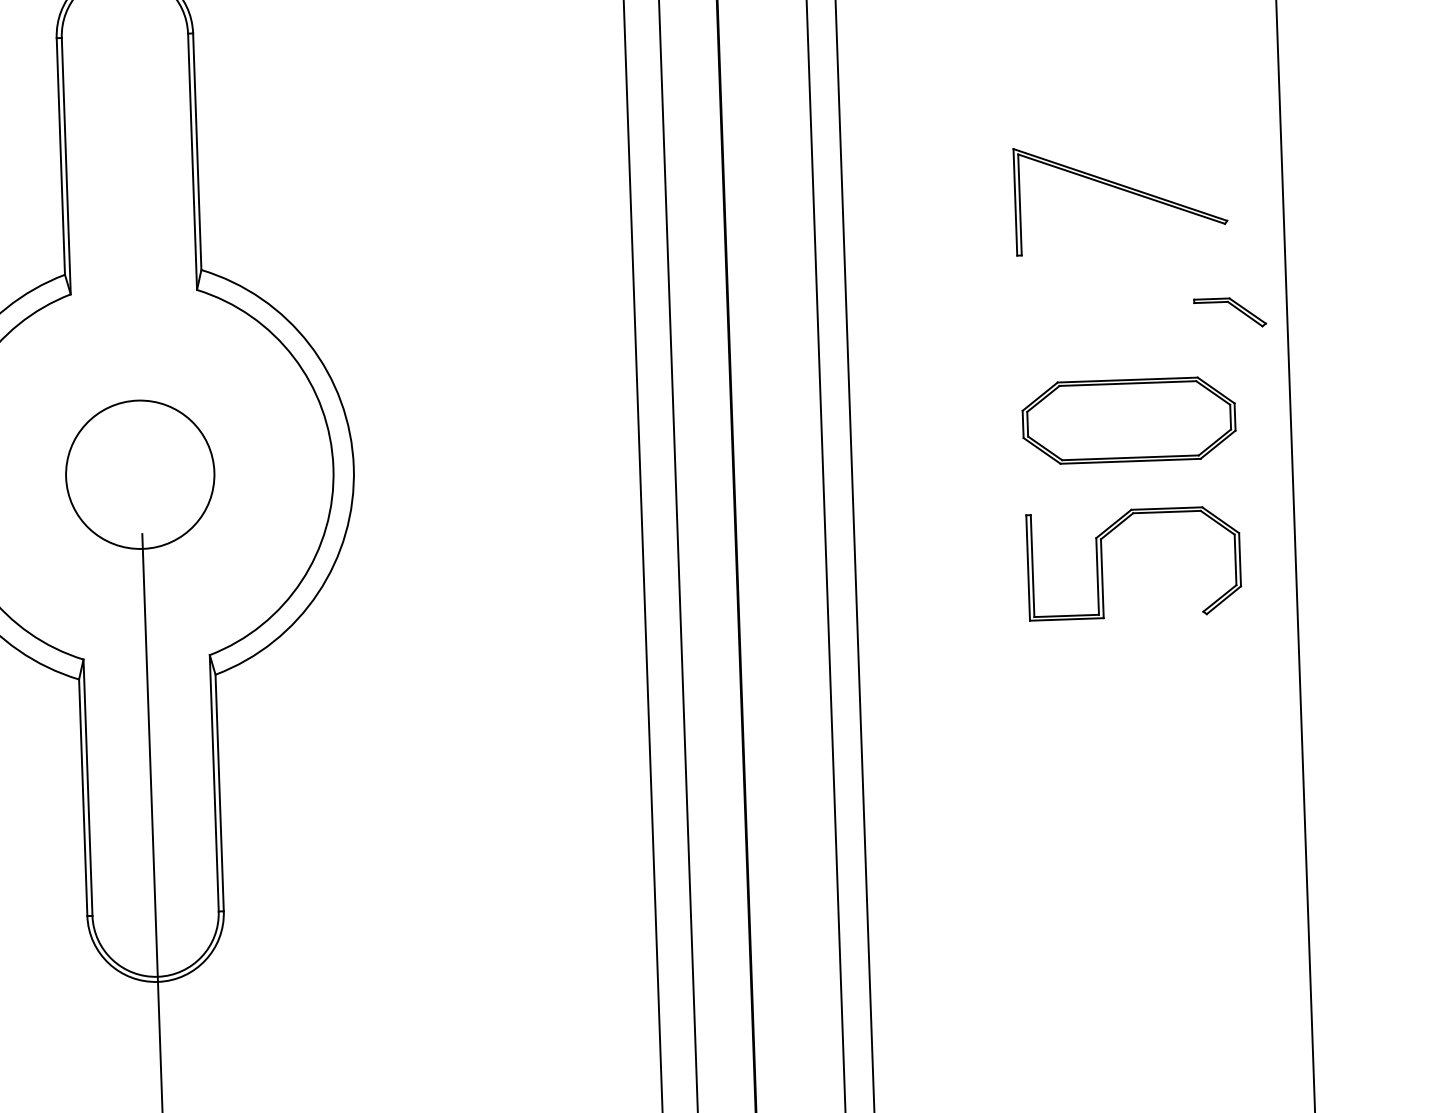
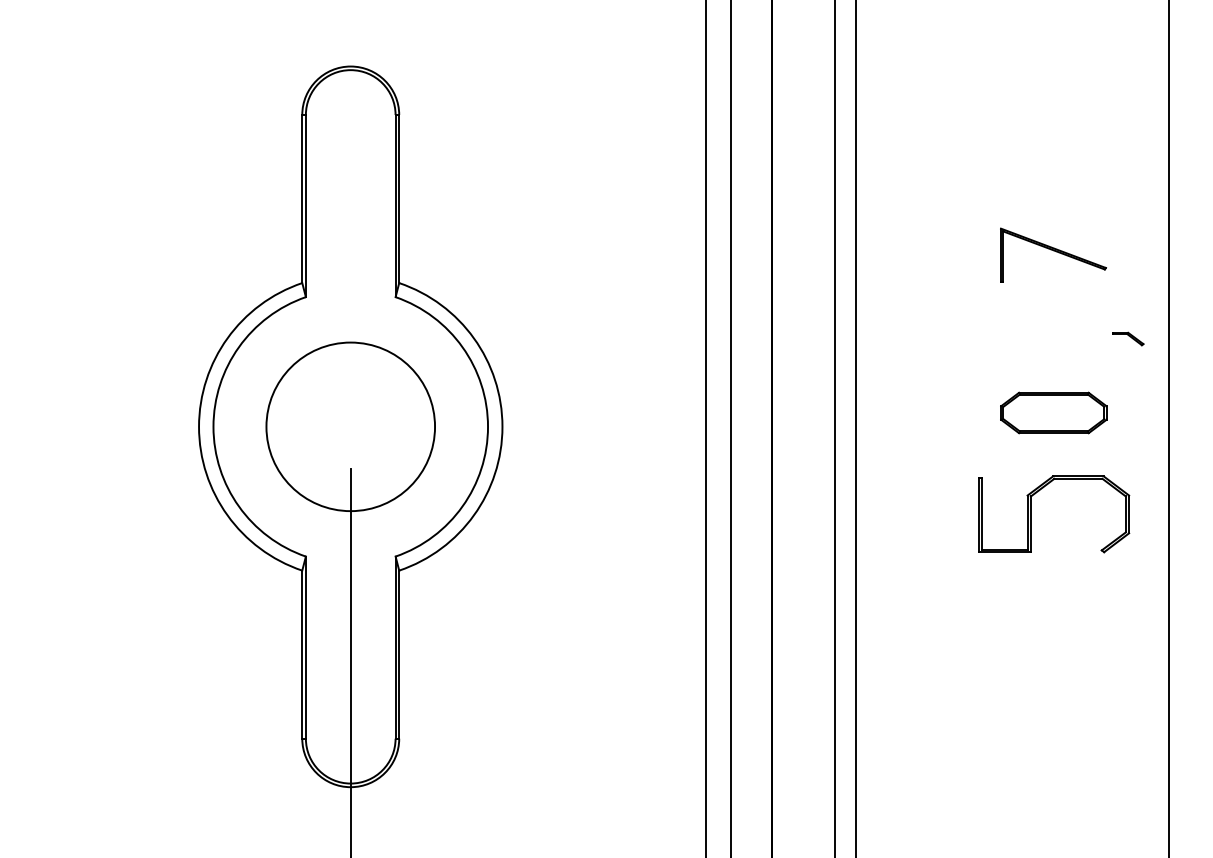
part: (1120, 197) -> (1053, 254), size x0.7
part: (1230, 312) -> (1128, 338), size x0.6
part: (1128, 420) -> (1053, 412), size x0.7
circle: (139, 474) -> (350, 426), size x1.6

